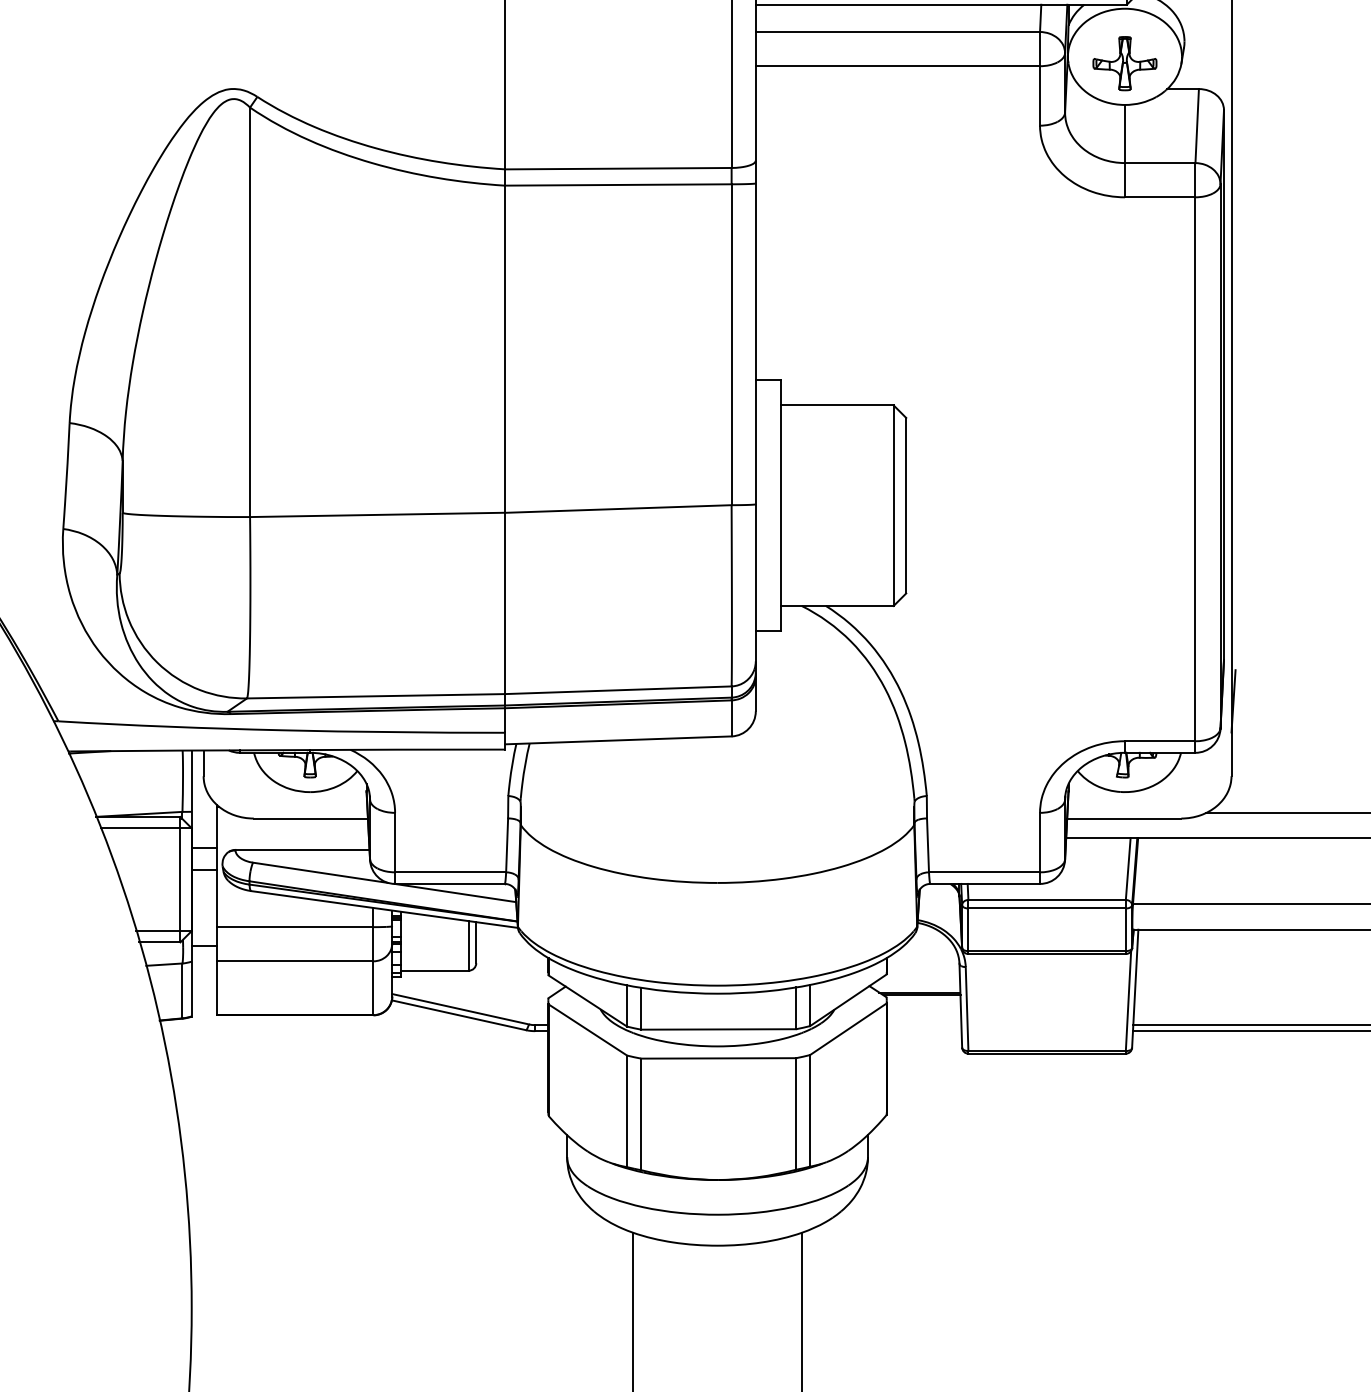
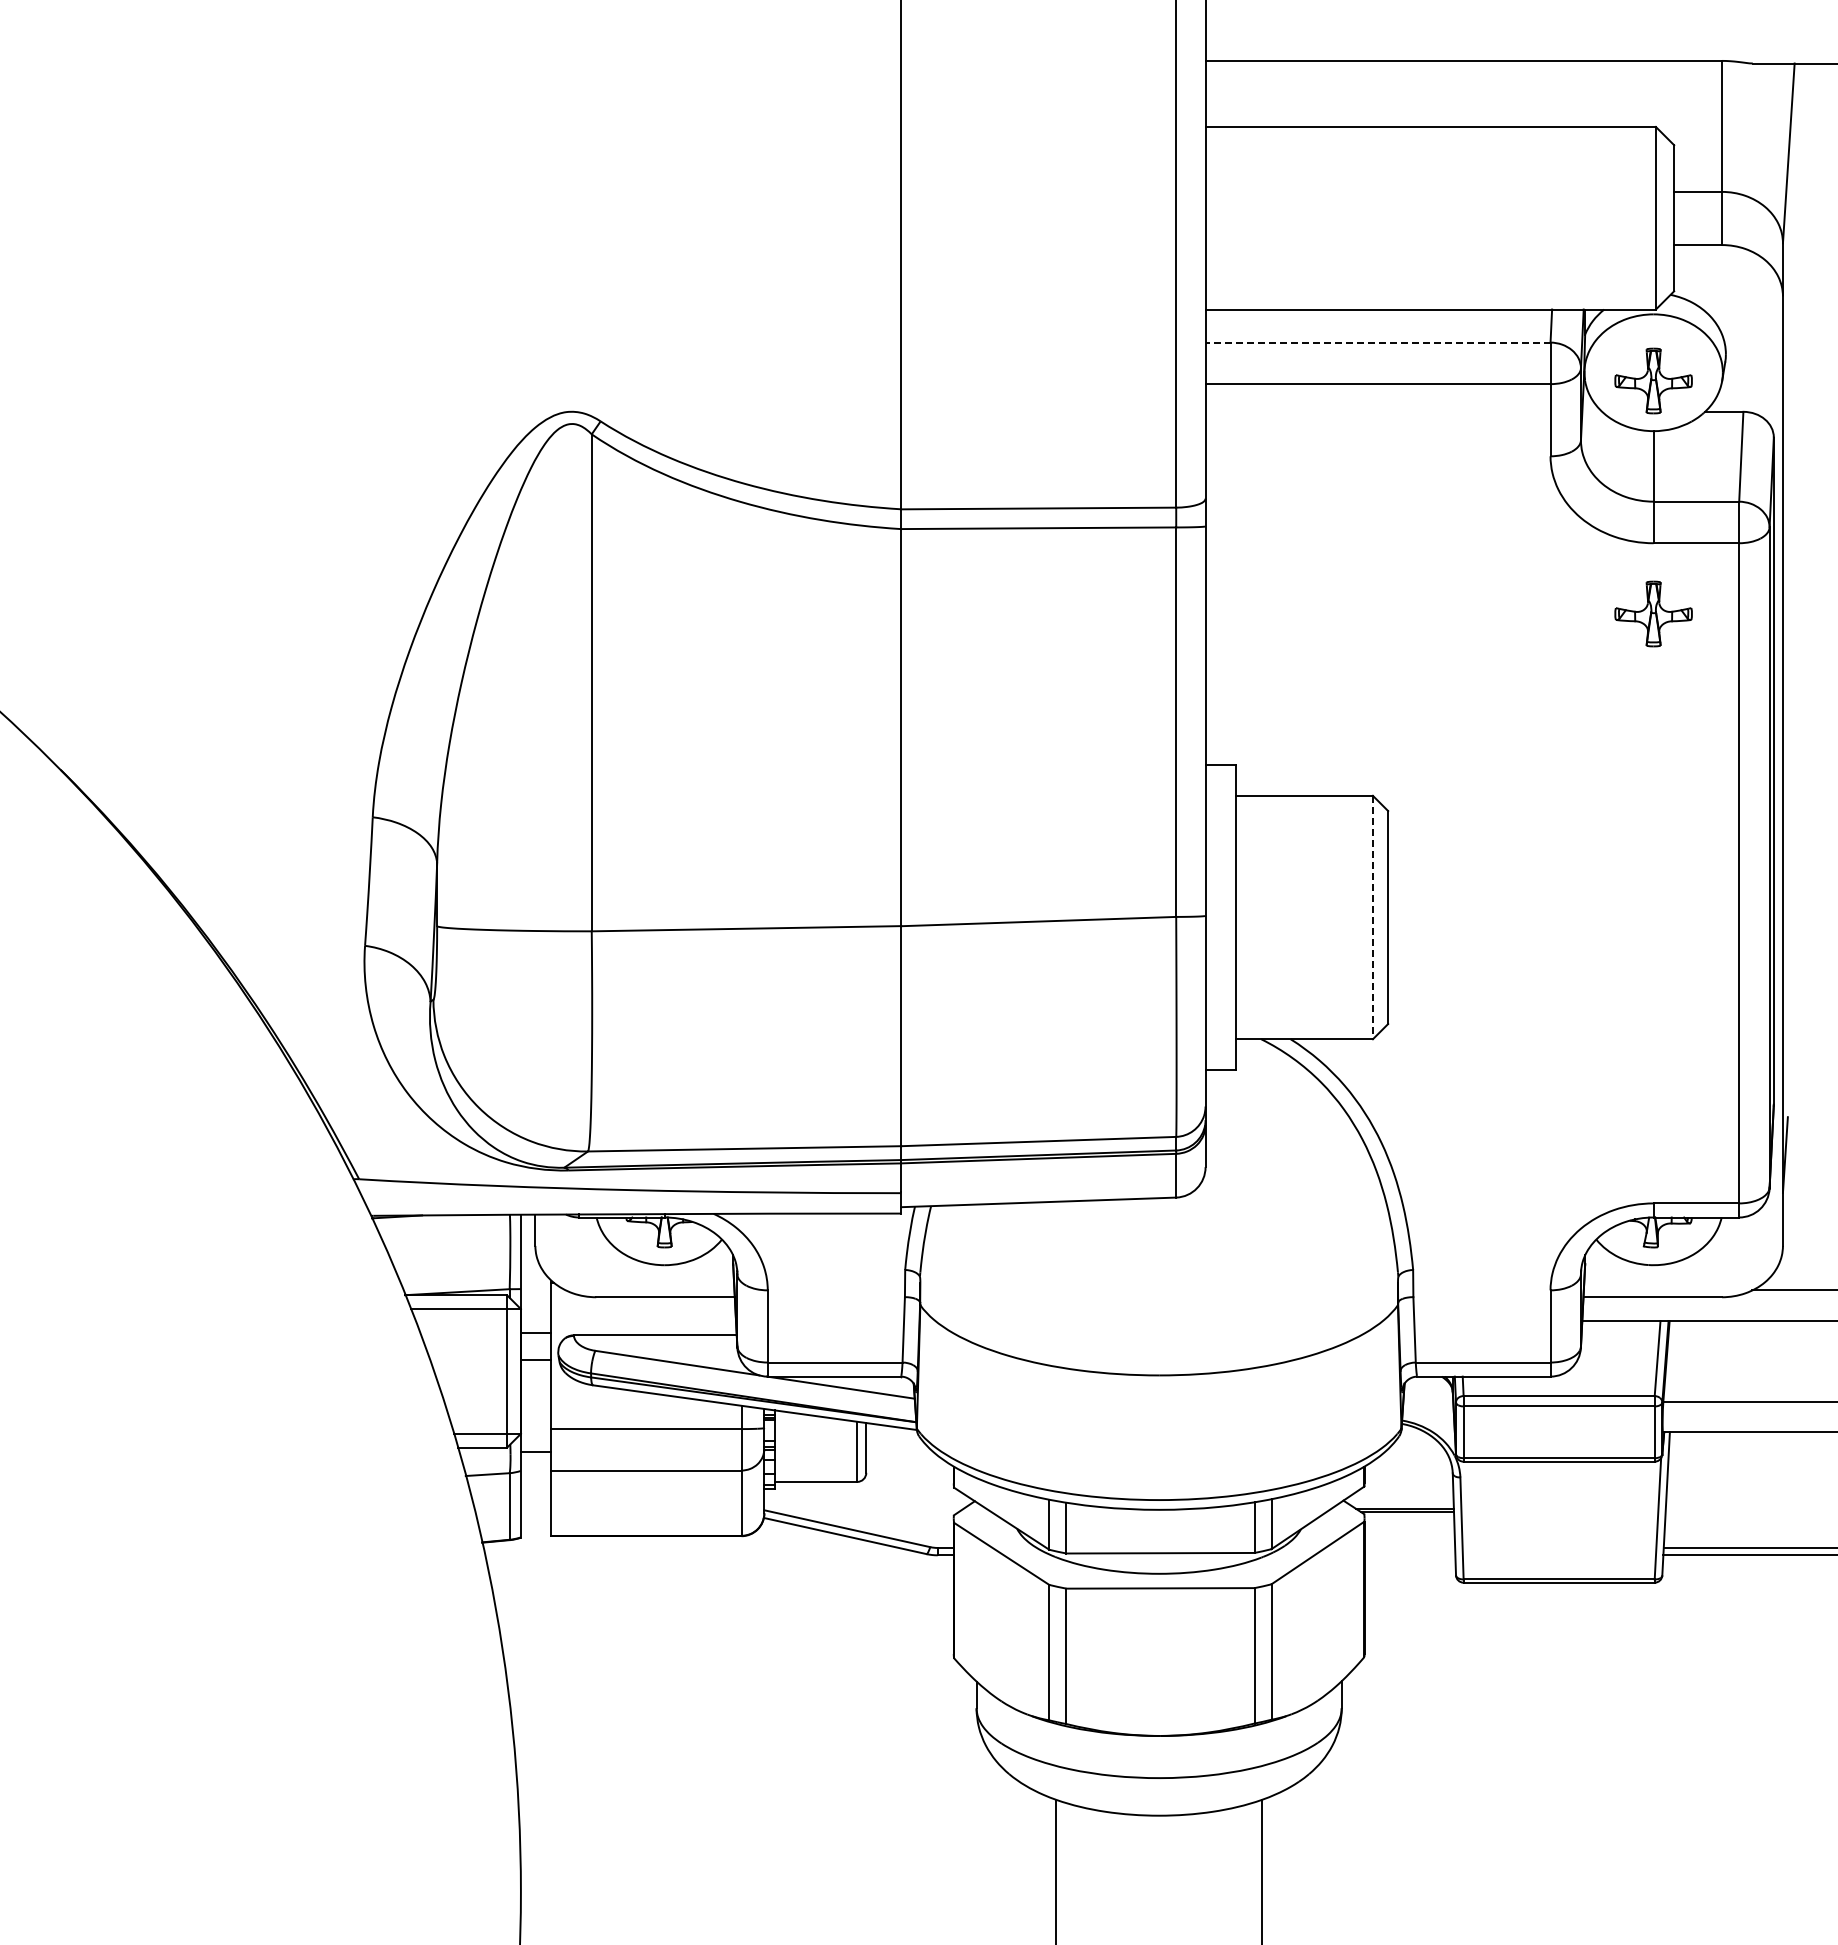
line: (897, 31) -> (1377, 342), solid -> dashed
part: (1124, 255) -> (1653, 613), added
line: (893, 505) -> (1372, 917), solid -> dashed

